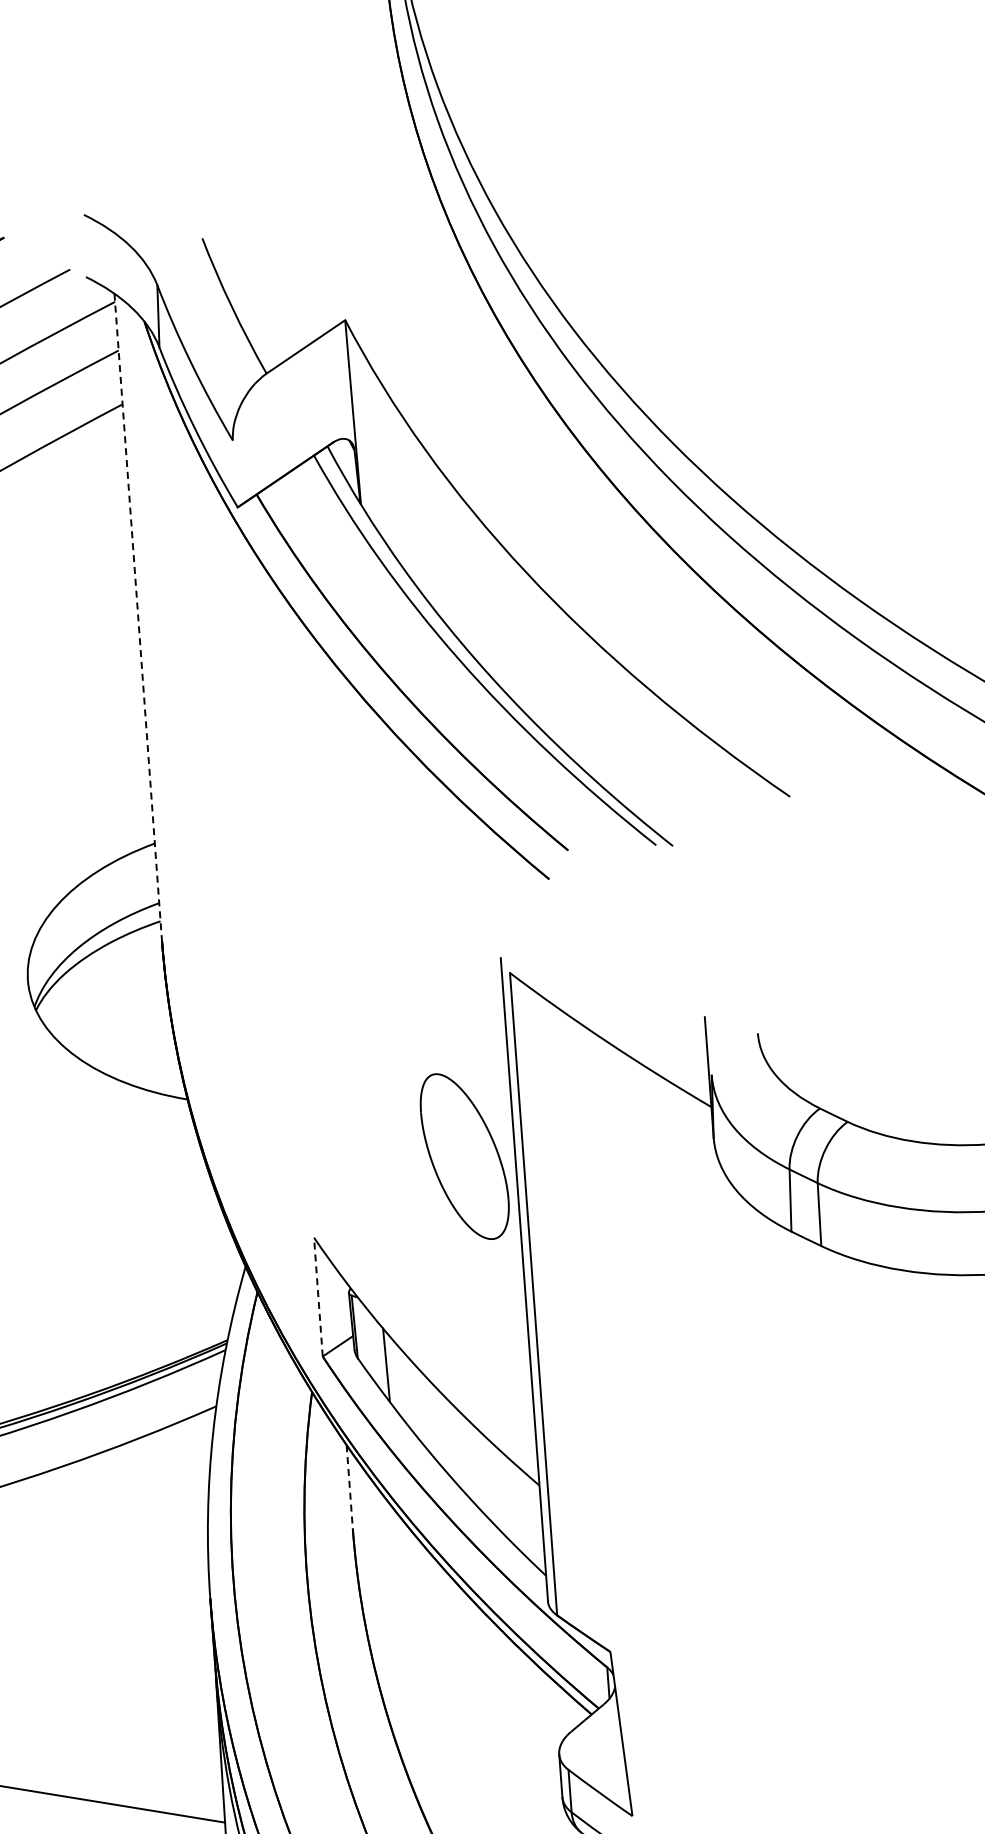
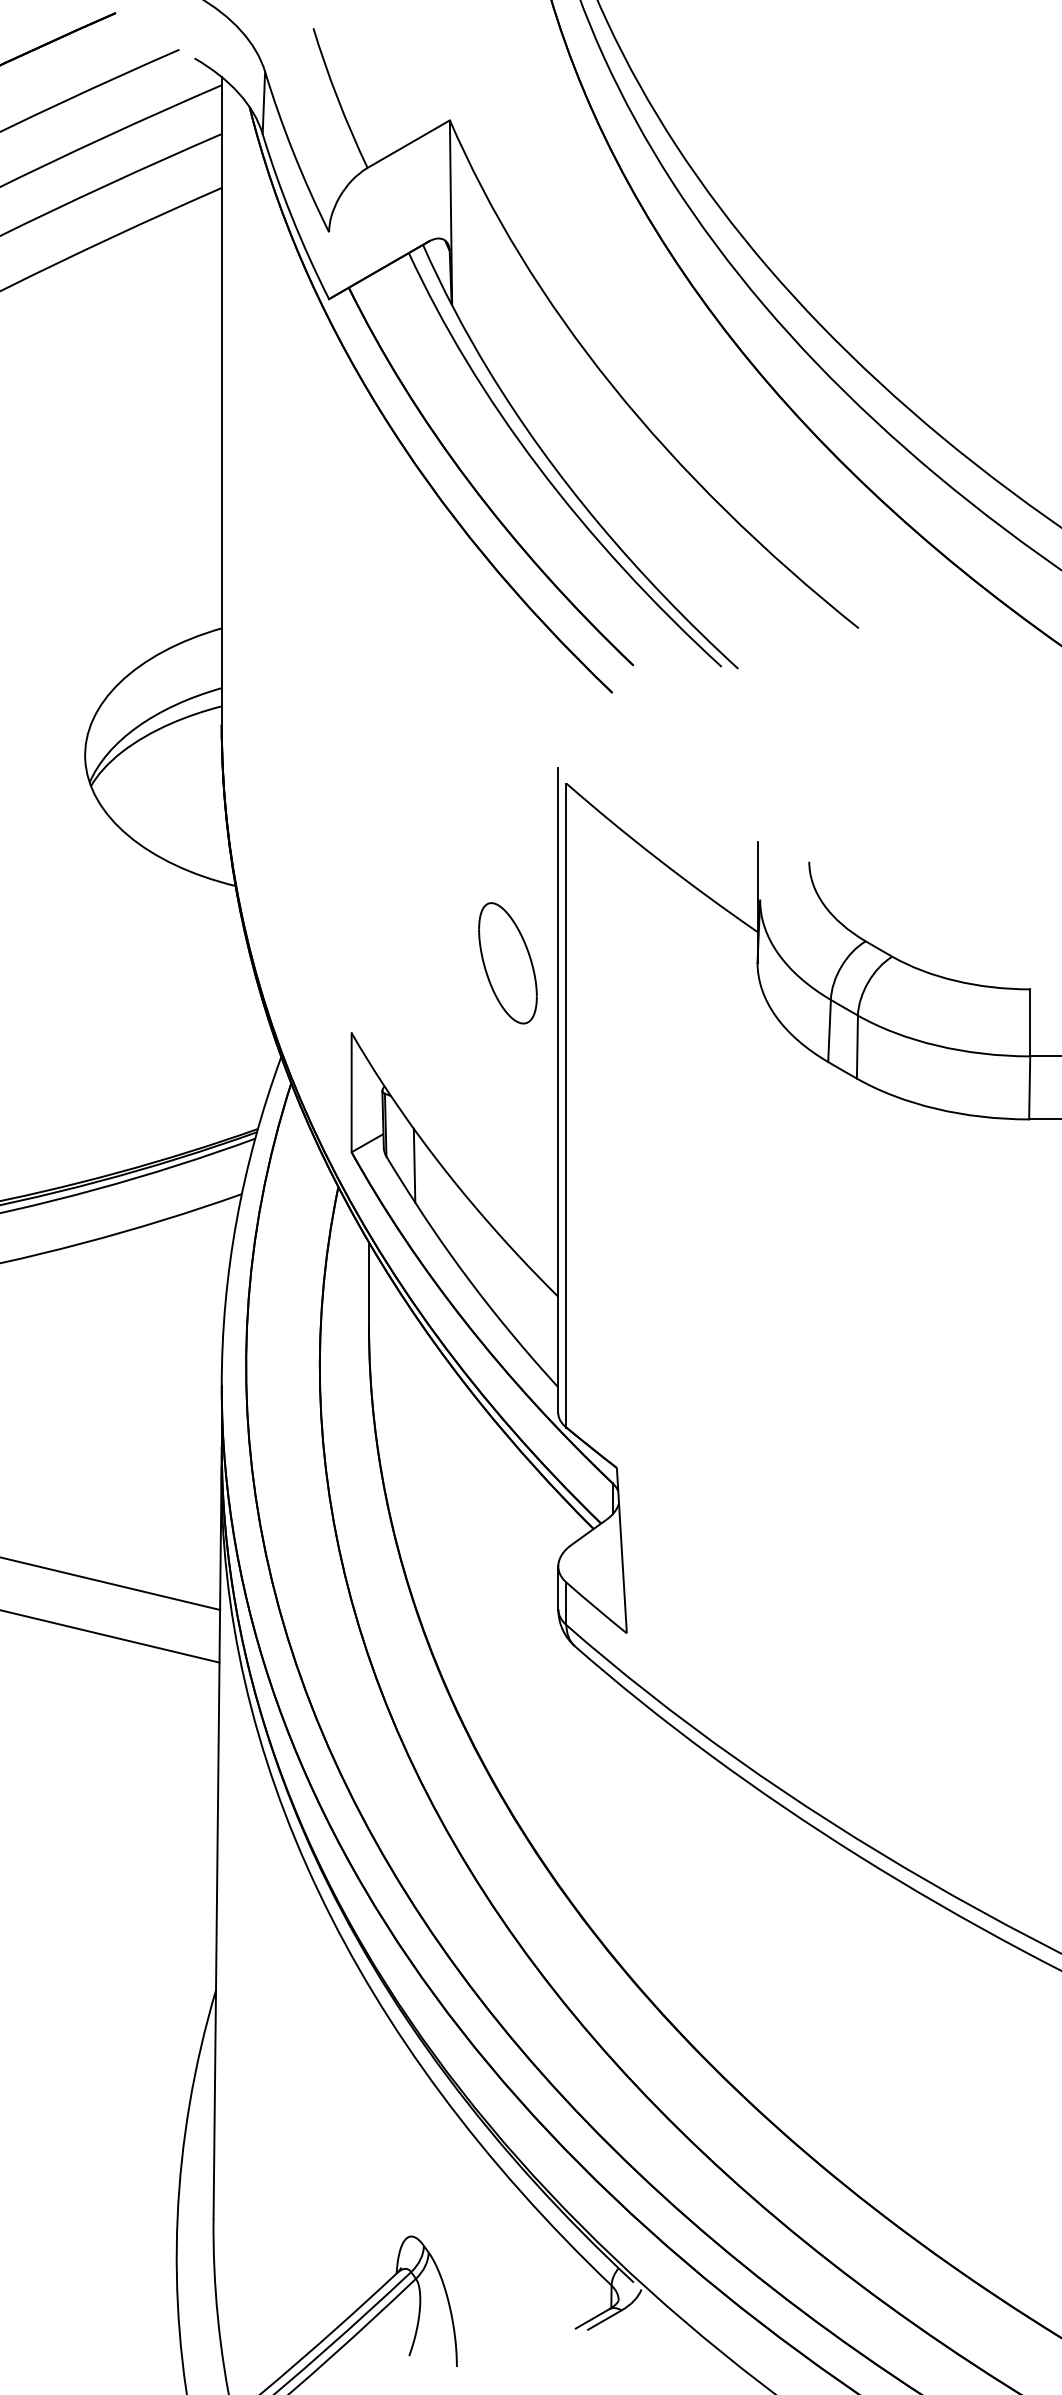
line: (137, 617) -> (221, 401), dashed -> solid
part: (464, 1156) -> (507, 963), size x0.71
line: (318, 1296) -> (351, 1092), dashed -> solid
line: (349, 1487) -> (368, 1284), dashed -> solid

